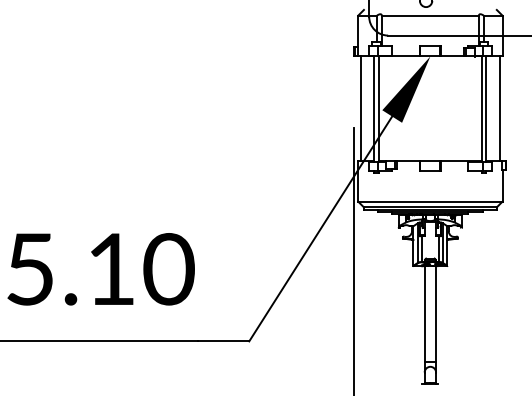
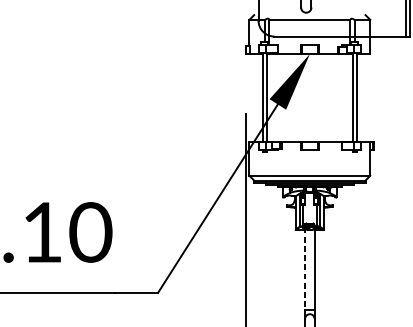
line: (361, 108) -> (252, 97), removed
line: (499, 108) -> (367, 97), removed
line: (424, 313) -> (304, 269), solid -> dashed

